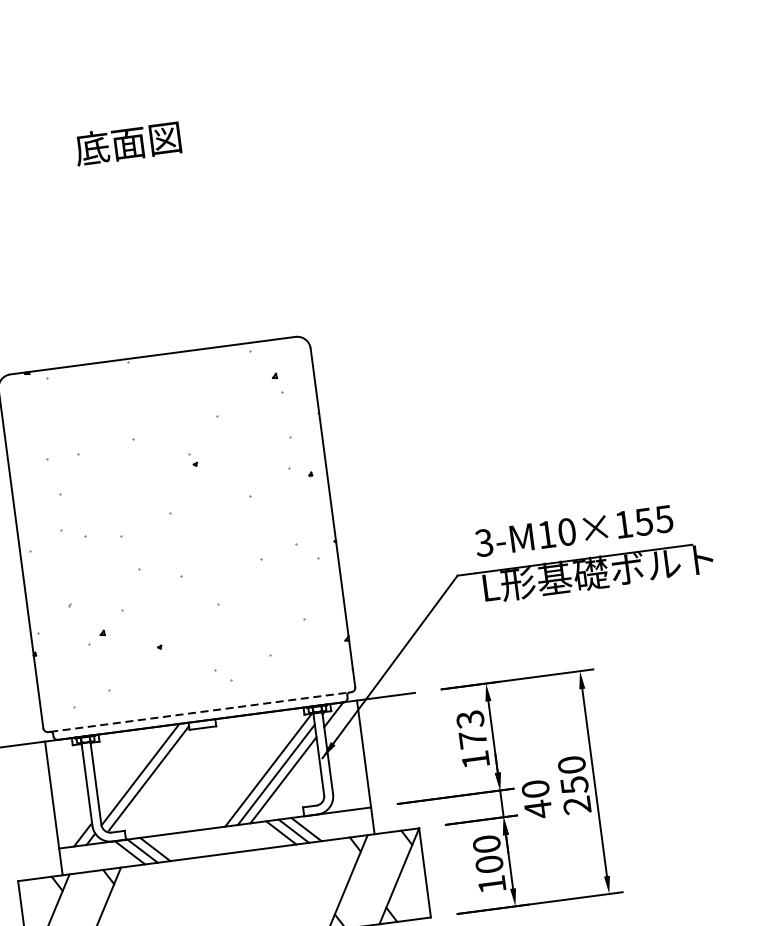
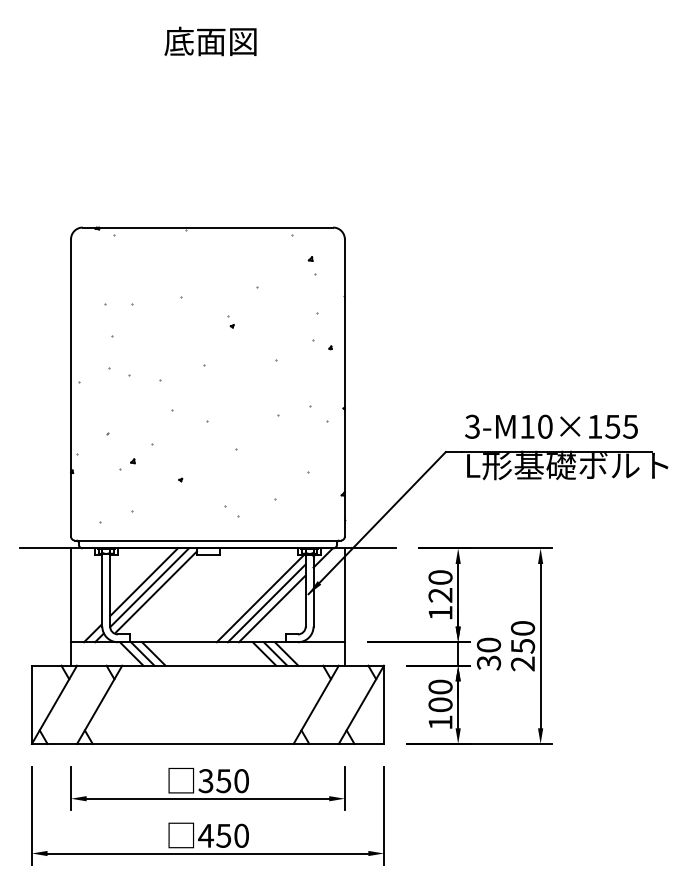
line: (200, 712) -> (208, 540), dashed -> solid
text: (471, 729) -> (440, 586), 173 -> 120
line: (132, 769) -> (143, 582), added
text: (537, 810) -> (488, 663), 40 -> 30

